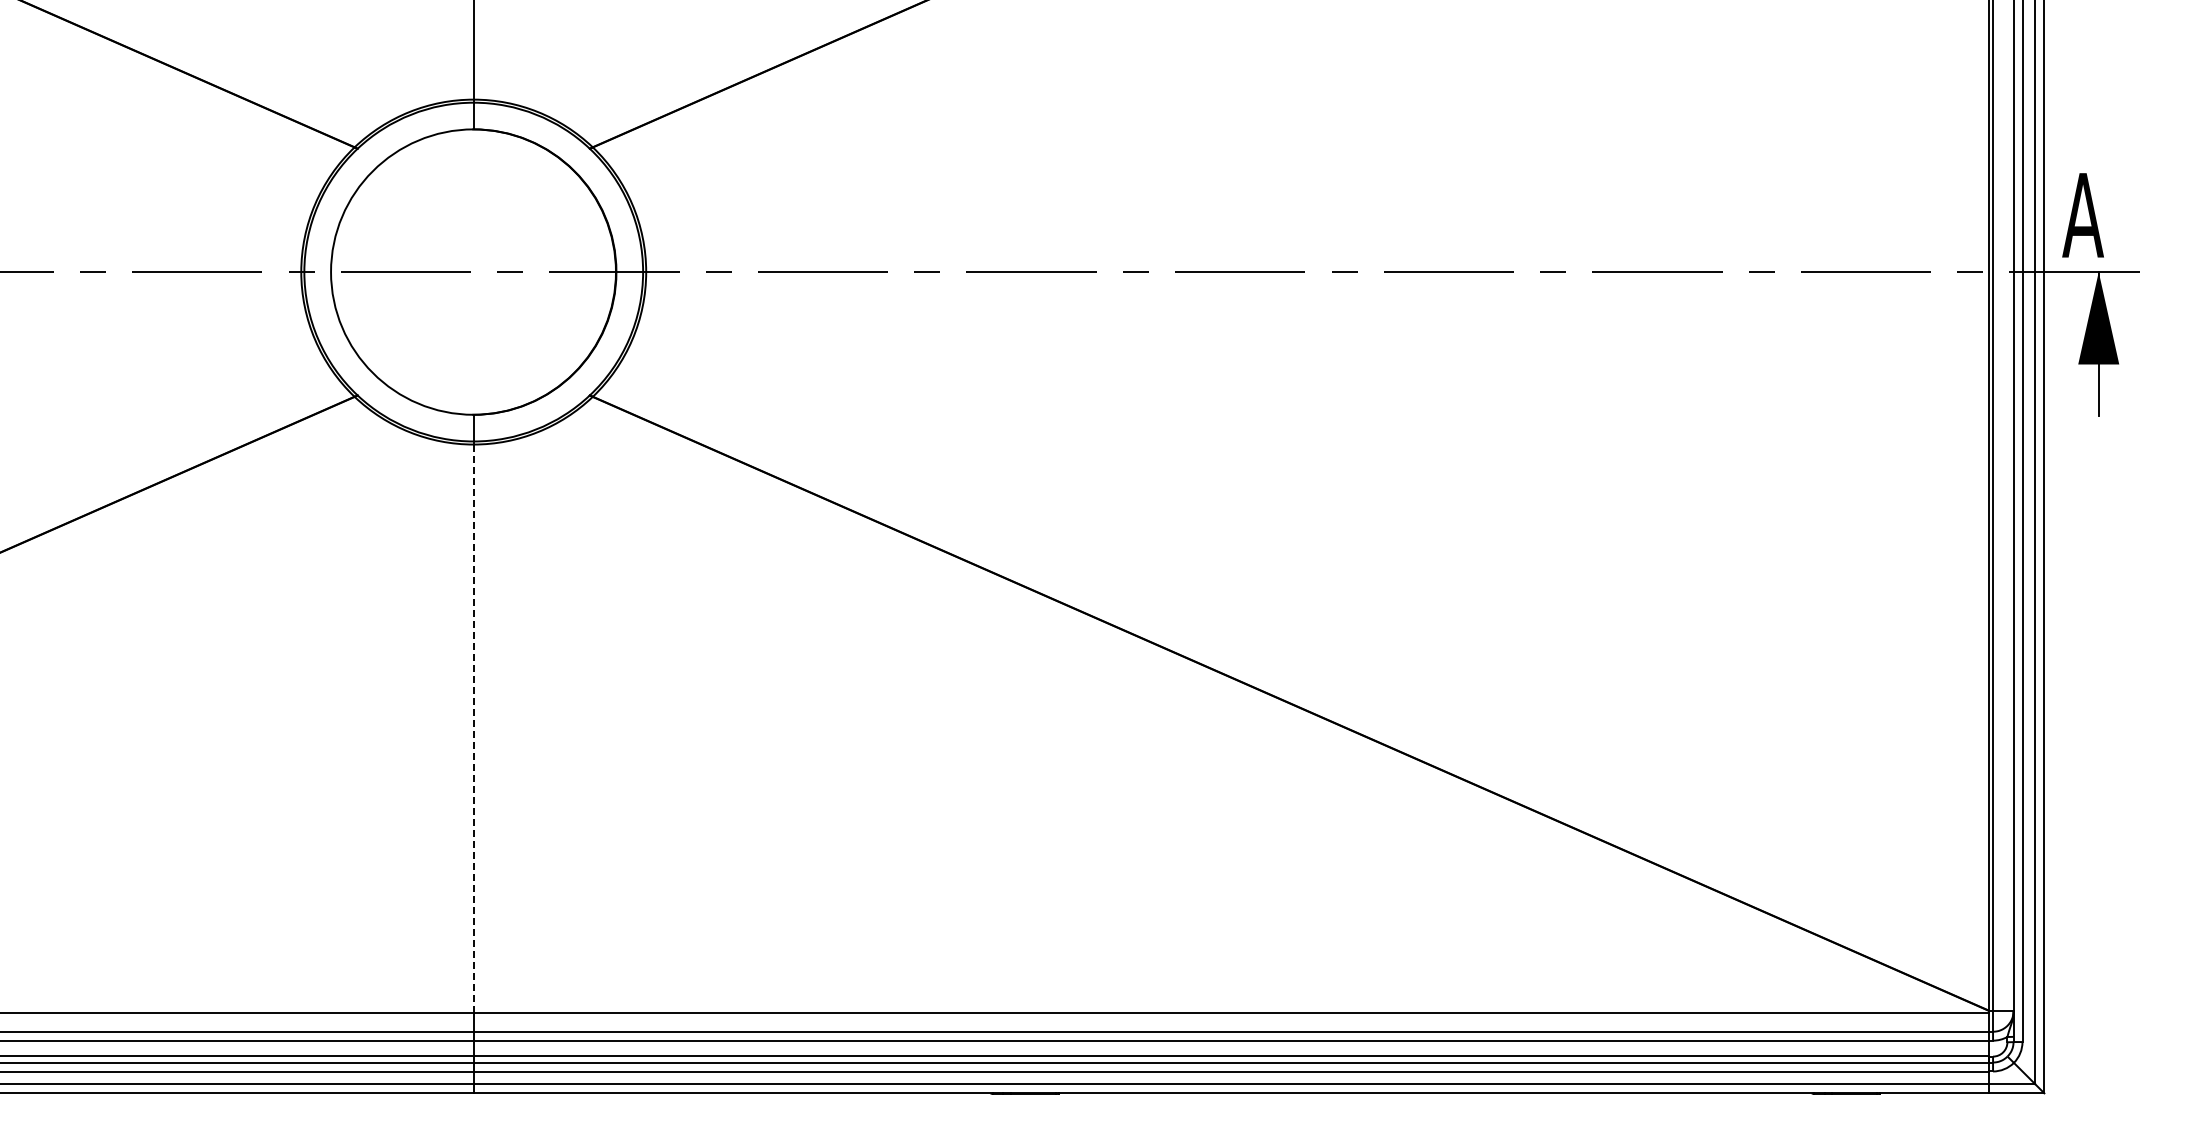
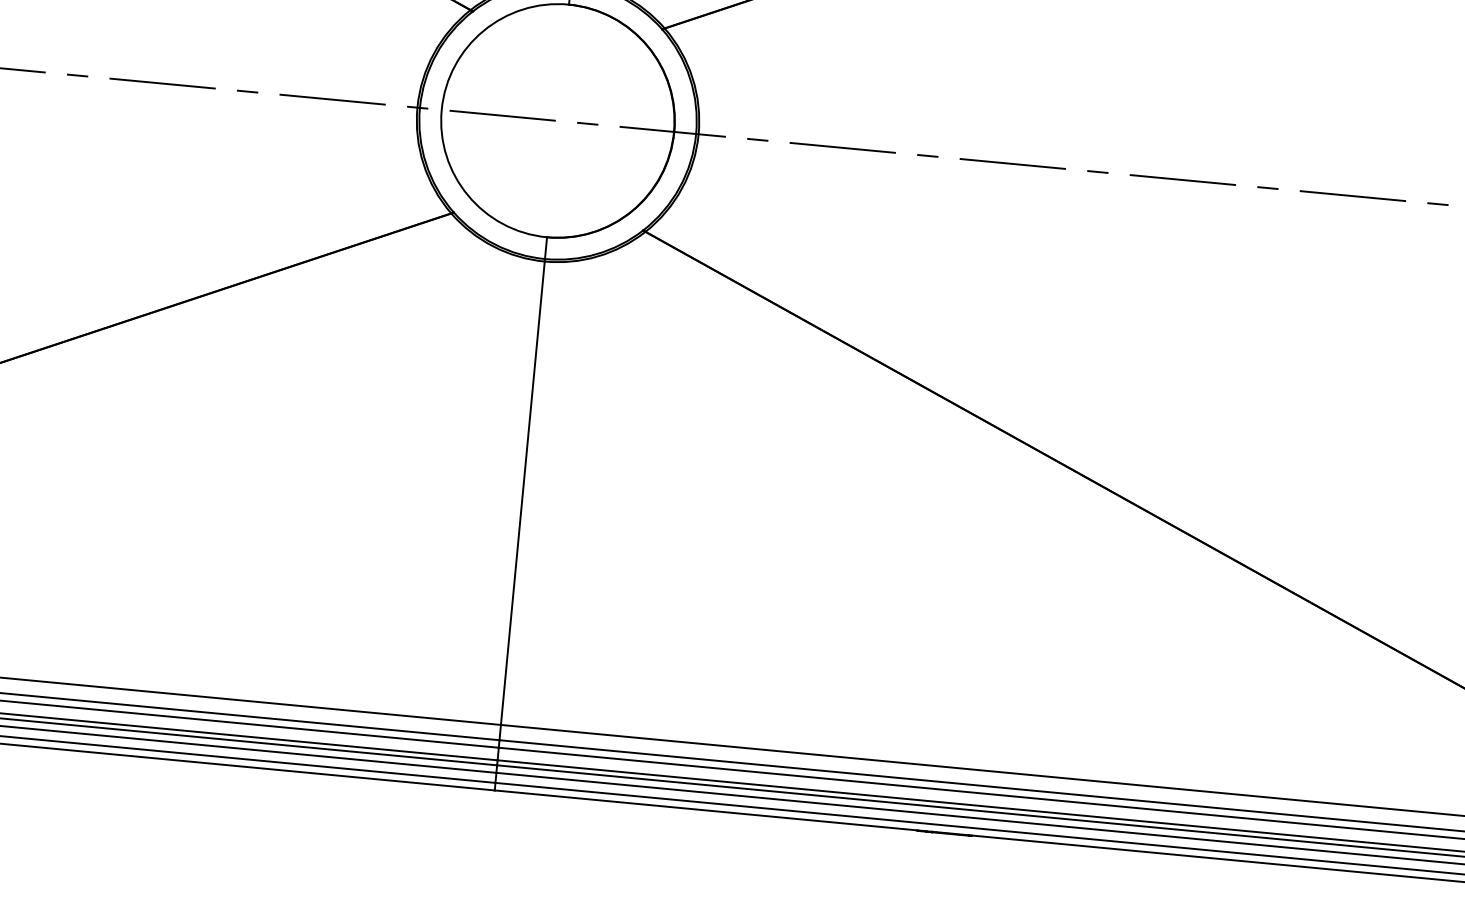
line: (473, 729) -> (522, 493), dashed -> solid

